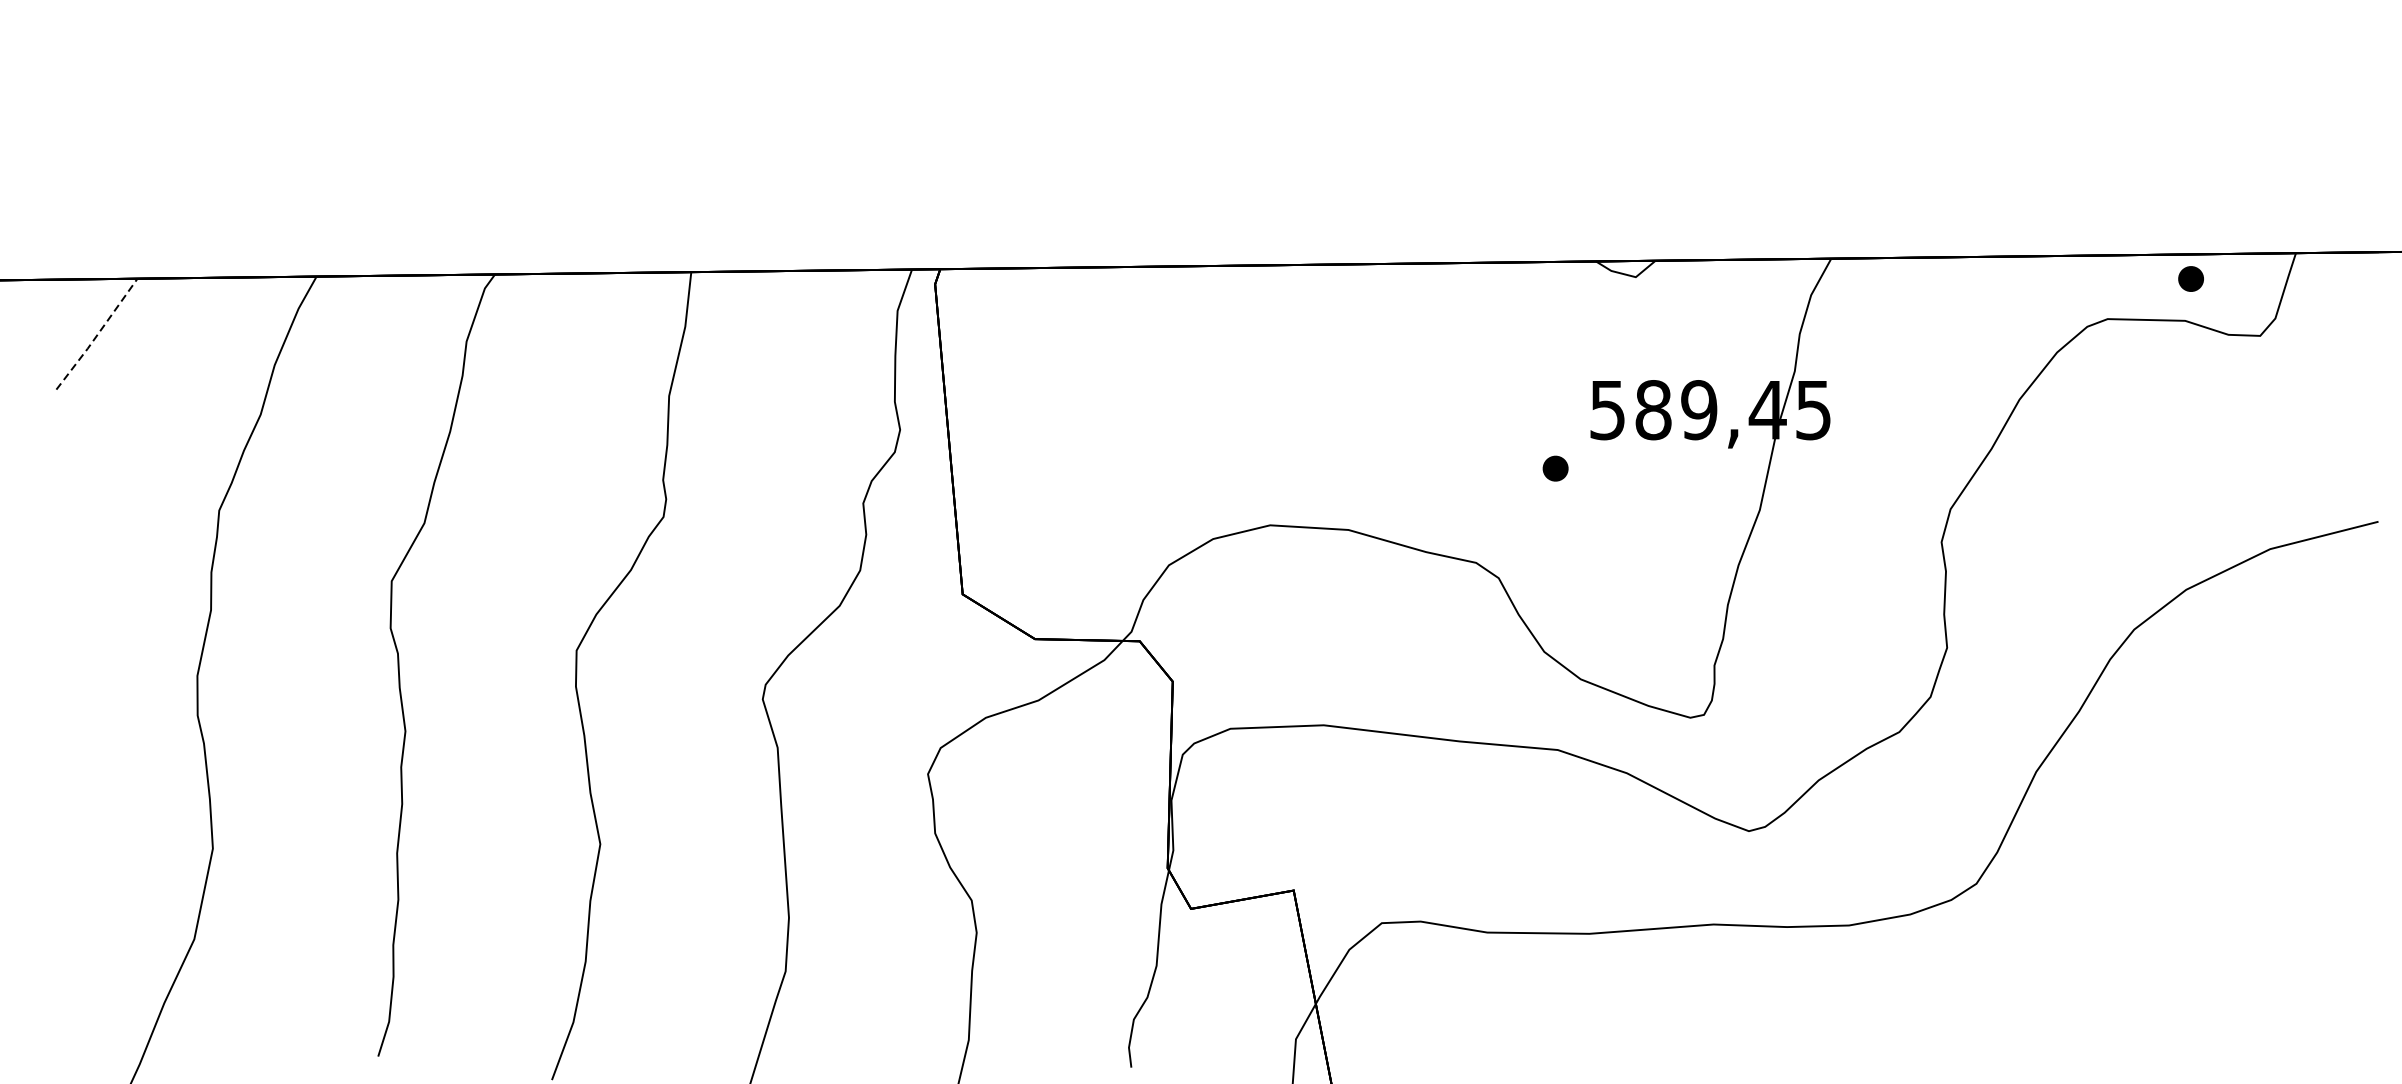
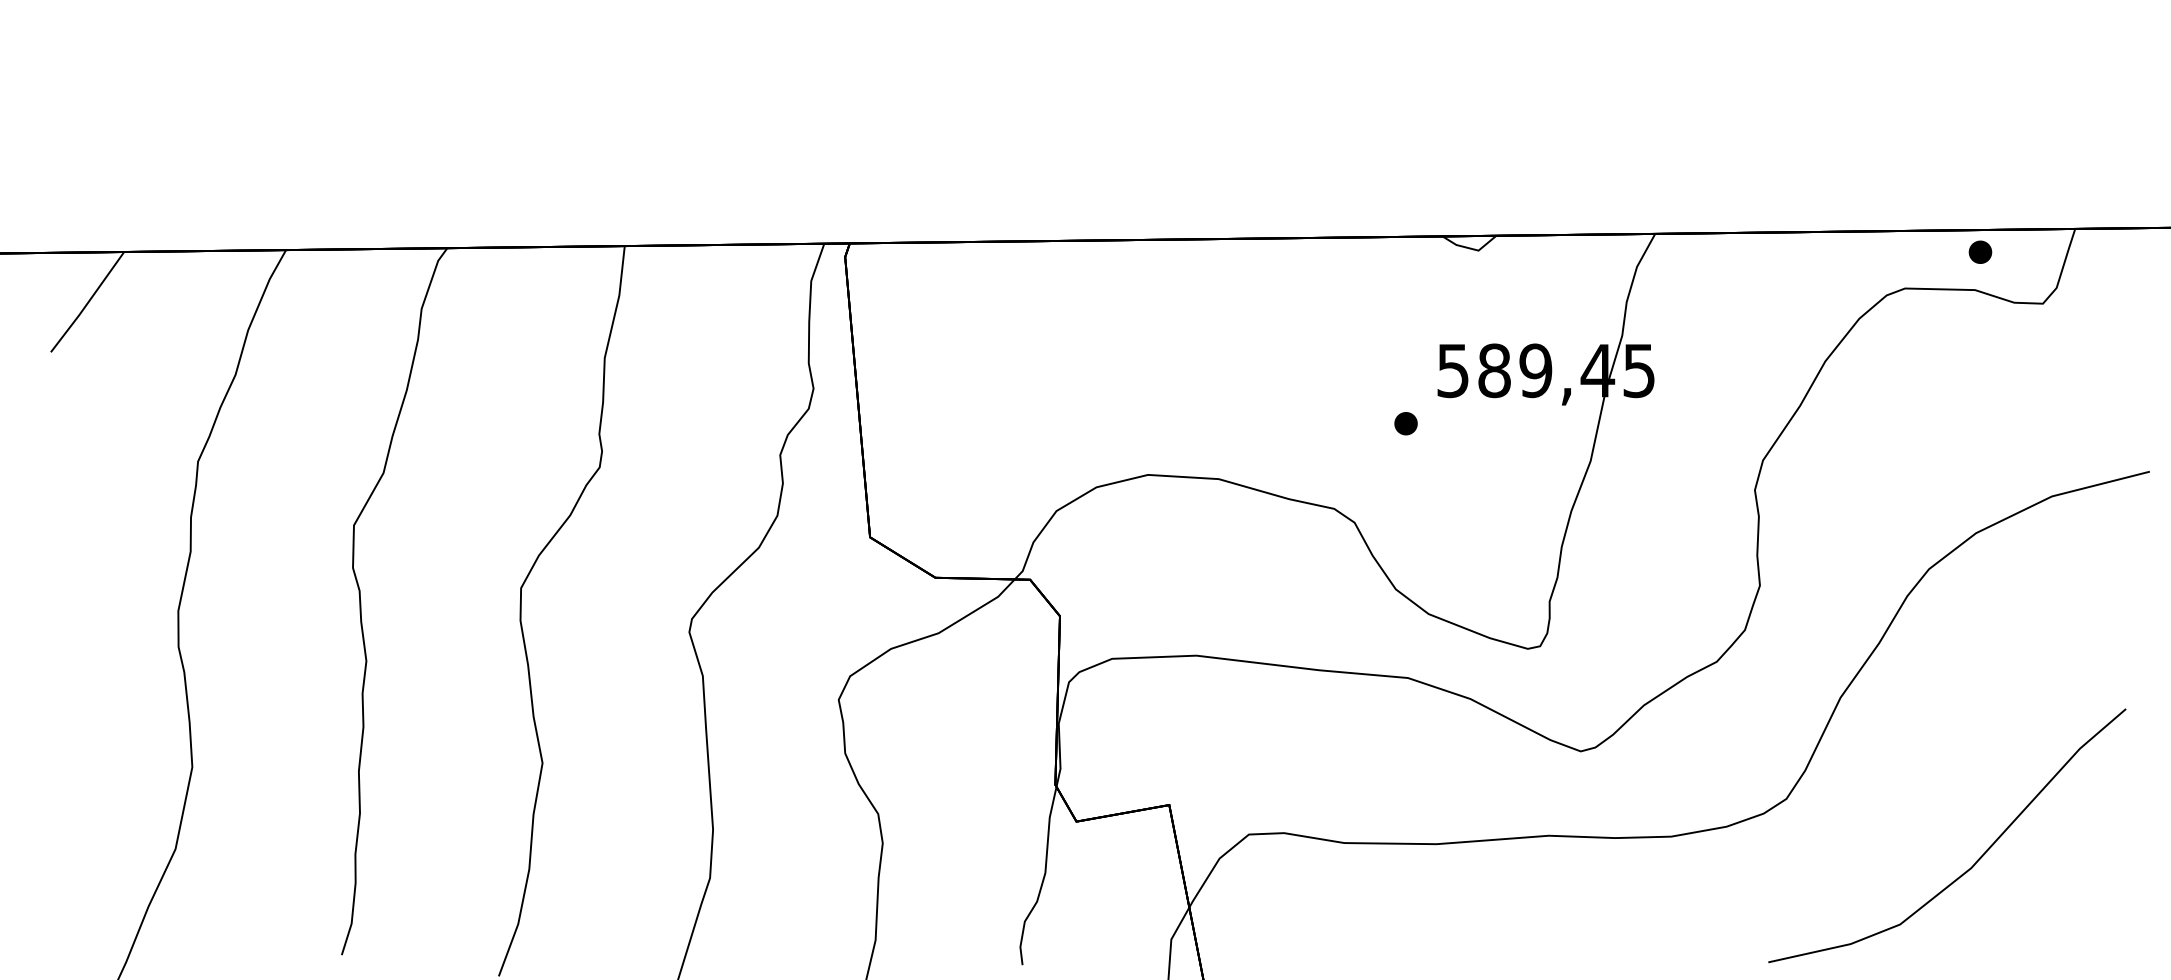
line: (96, 335) -> (87, 303), dashed -> solid
curve: (2186, 951) -> (1976, 860), added

